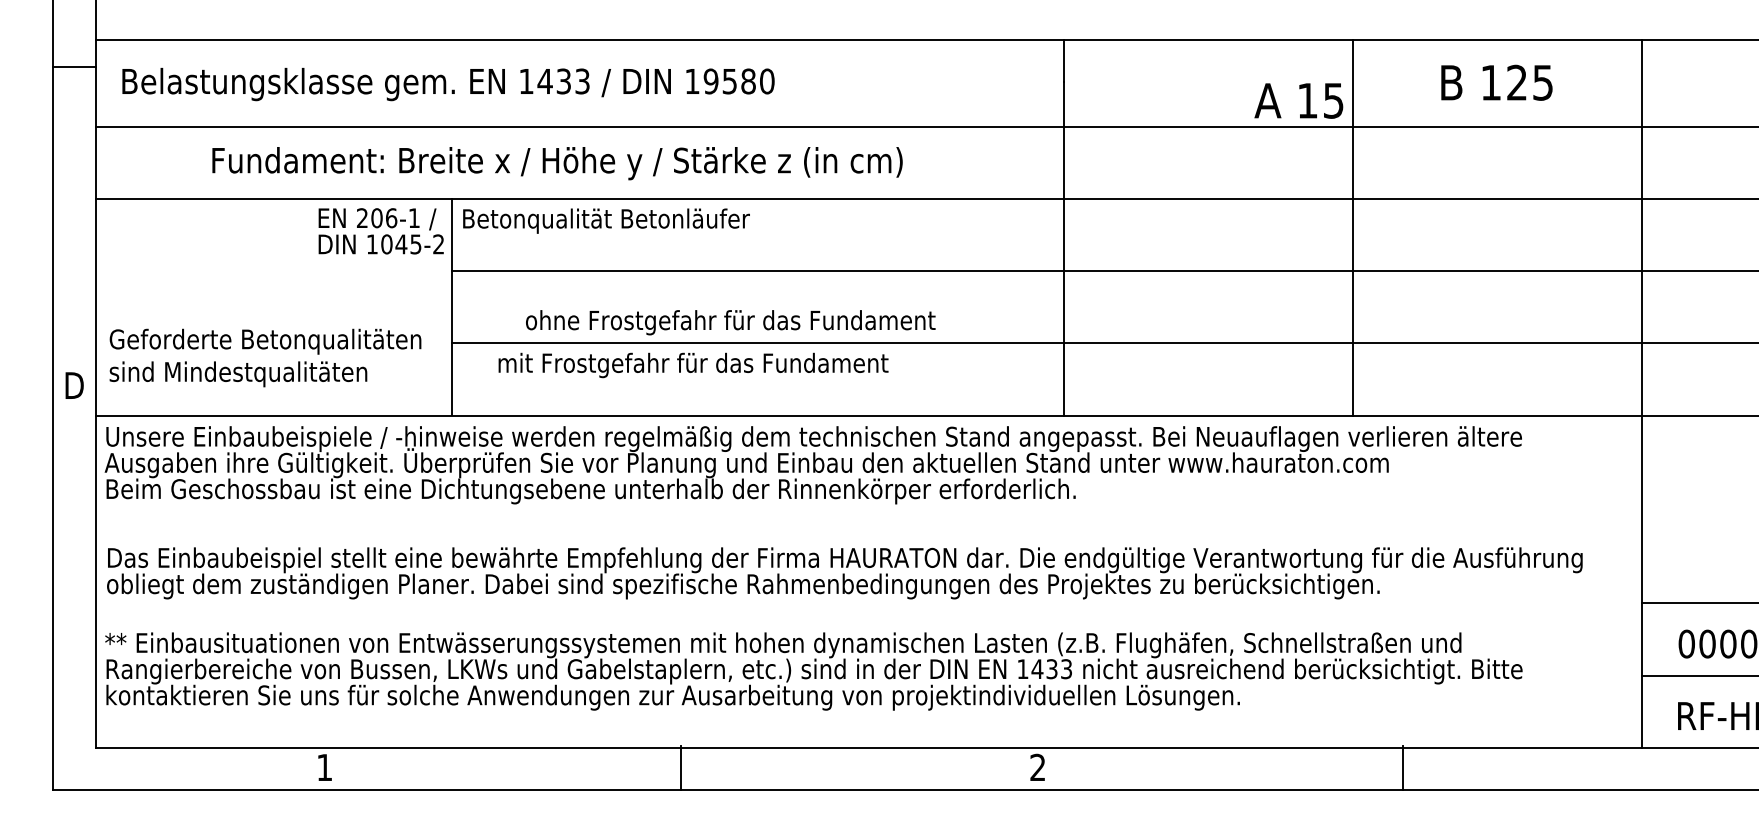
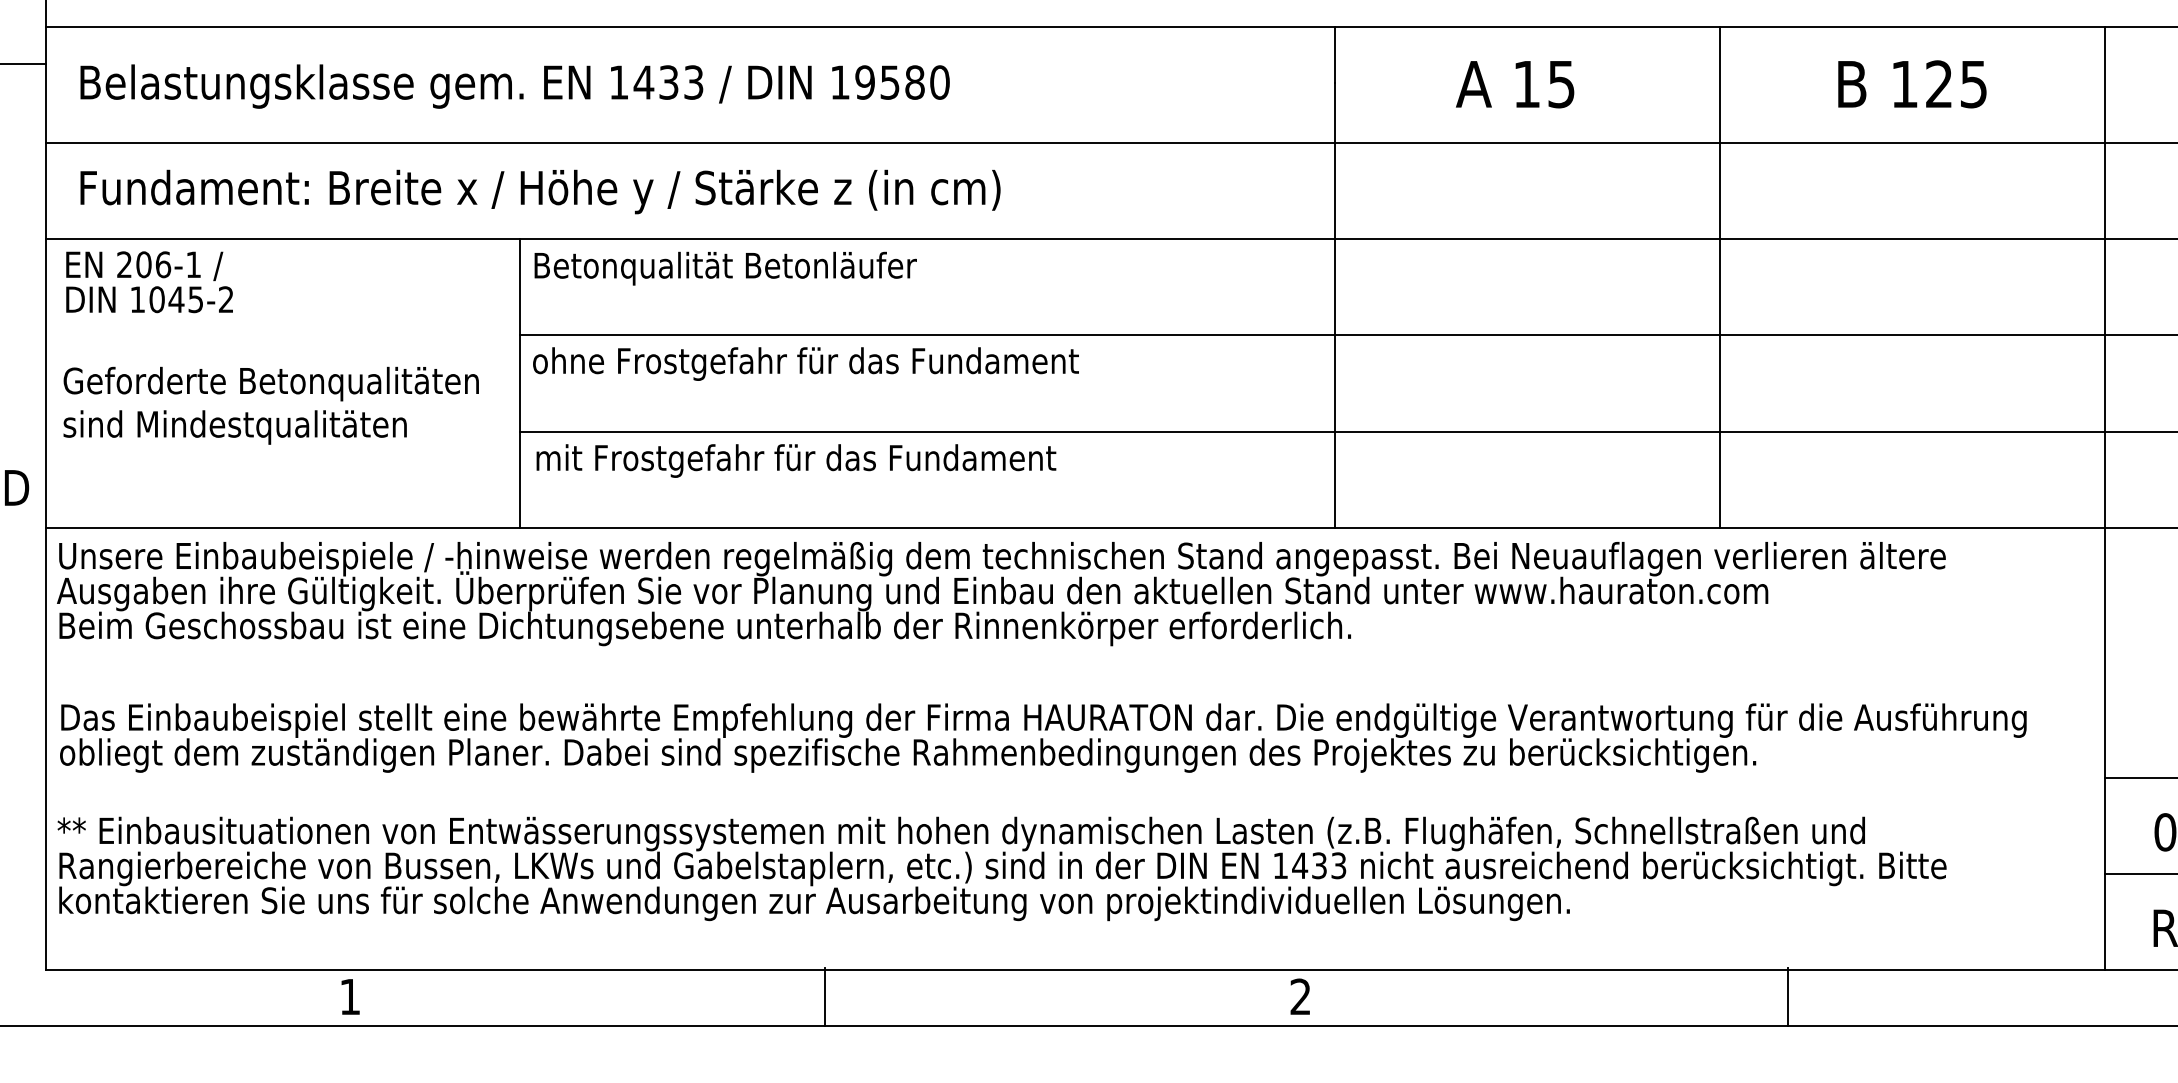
text: (1298, 100) -> (1514, 83), moved
text: (557, 163) -> (540, 191), moved
text: (380, 231) -> (148, 282), moved
text: (730, 322) -> (805, 363), moved
text: (265, 357) -> (271, 405), moved
text: (693, 365) -> (796, 461), moved

